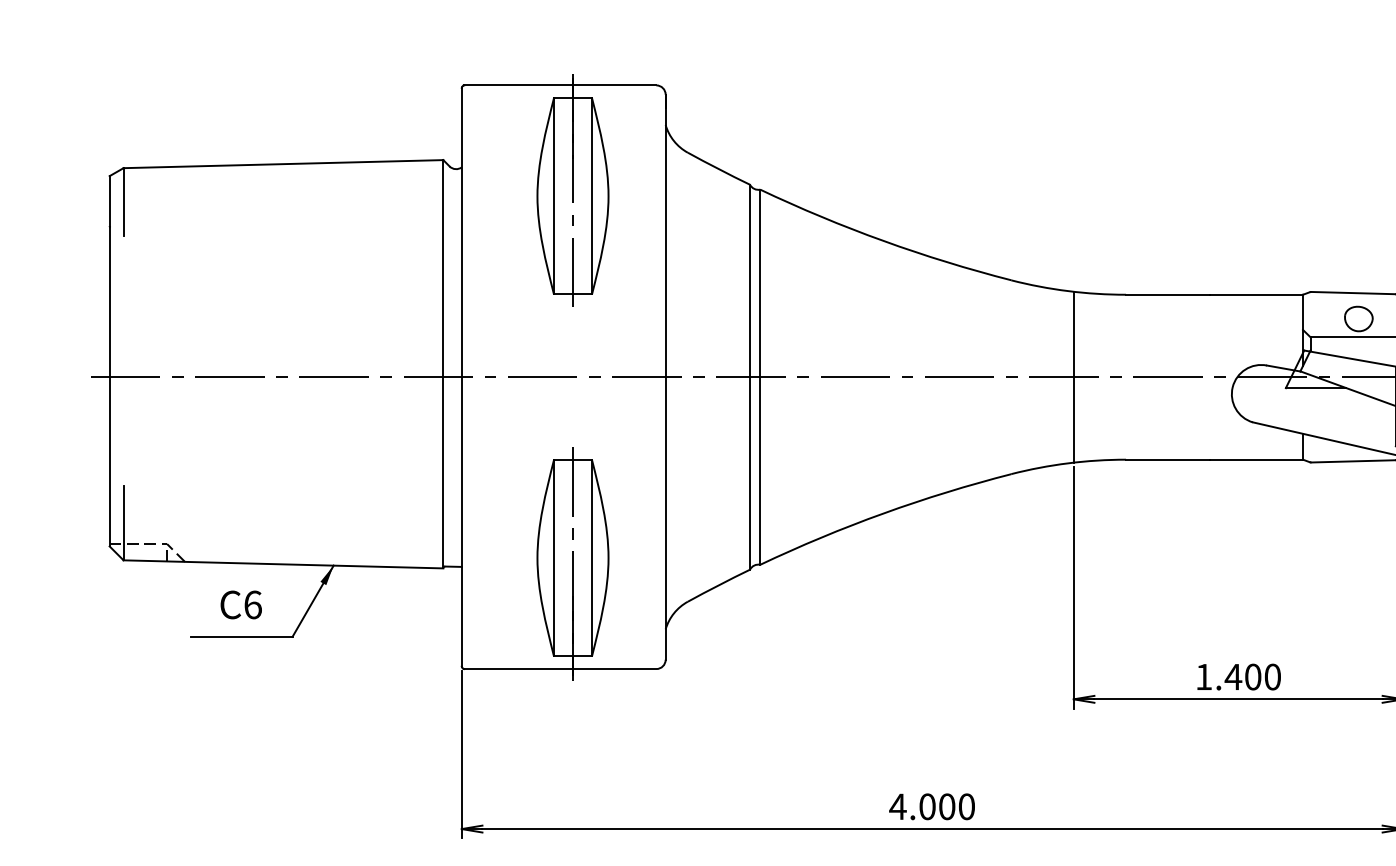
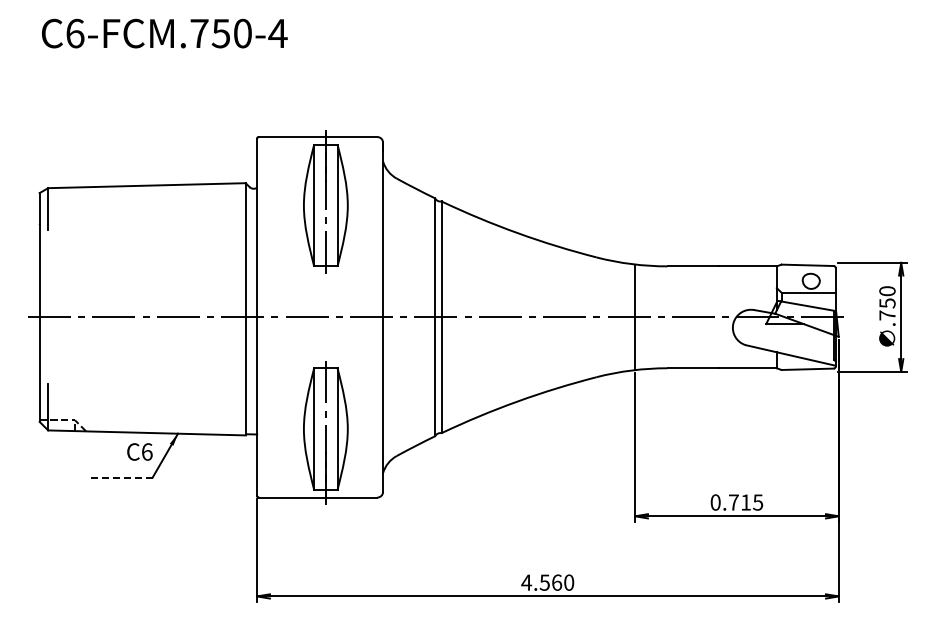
text: (240, 604) -> (139, 451), moved
line: (240, 636) -> (120, 477), solid -> dashed
text: (1237, 677) -> (736, 502), 1.400 -> 0.715
text: (936, 806) -> (550, 582), 4.000 -> 4.560

